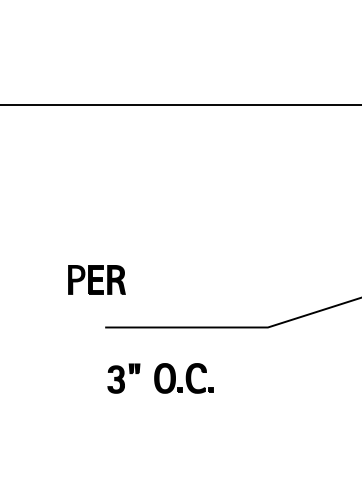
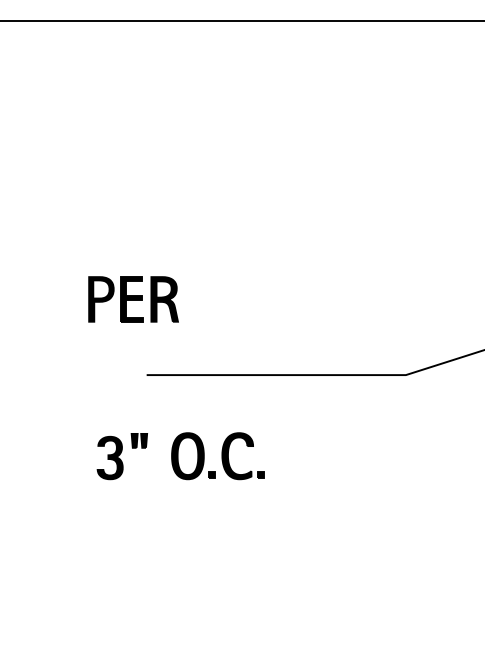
part: (160, 378) -> (180, 456), moved

